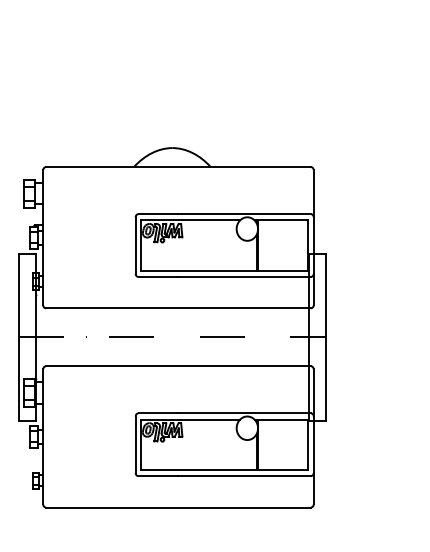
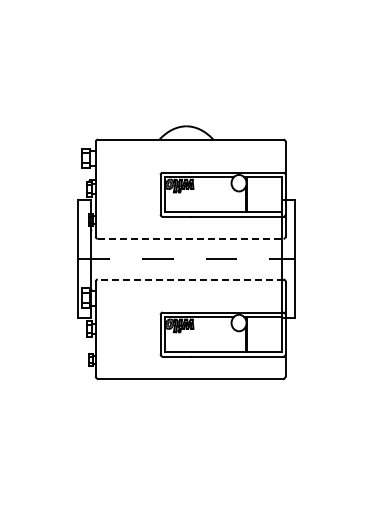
line: (178, 307) -> (190, 238), solid -> dashed
line: (178, 366) -> (190, 279), solid -> dashed

